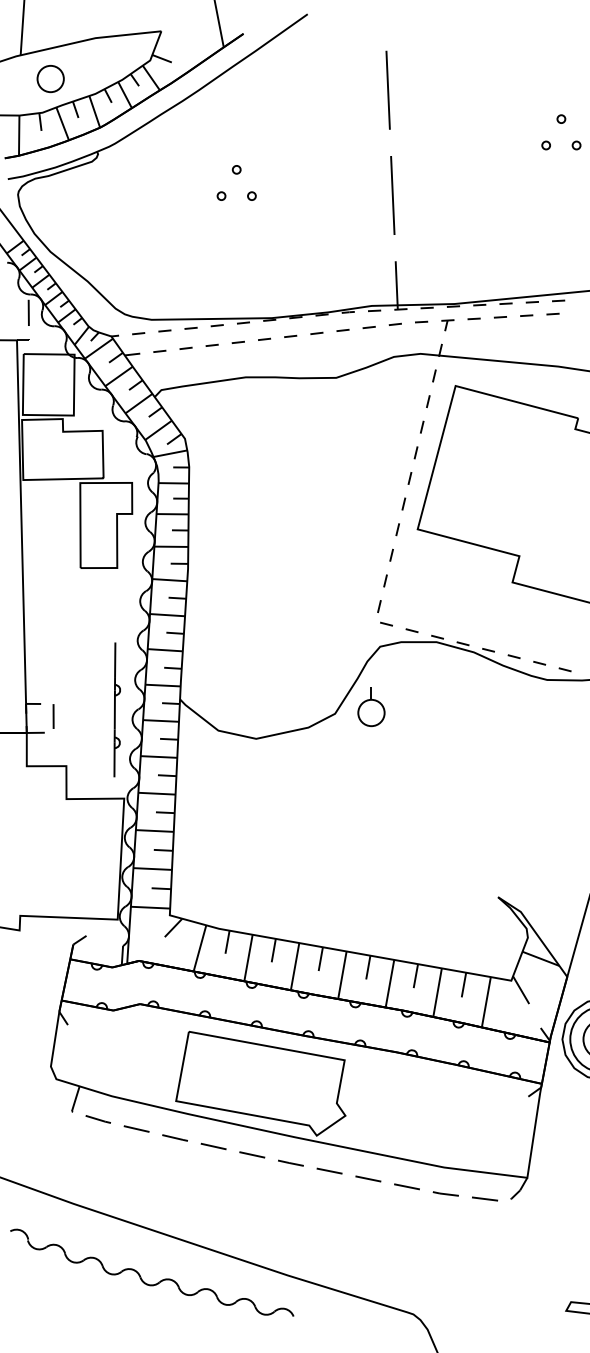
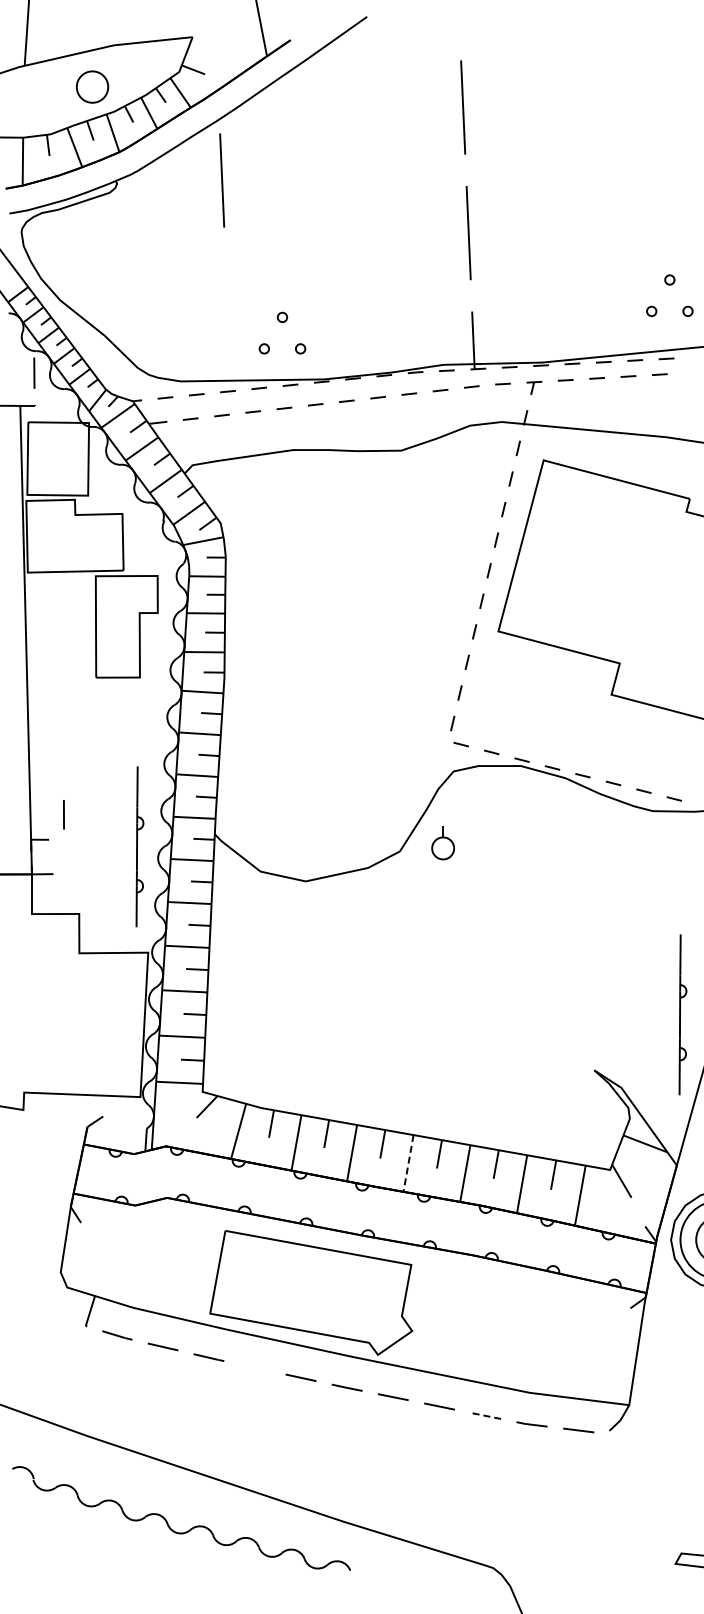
part: (50, 78) -> (92, 86), moved
part: (561, 123) -> (669, 285), moved
line: (186, 151) -> (222, 180), added
part: (236, 174) -> (282, 323), moved
part: (370, 707) -> (442, 843), size x0.7
line: (53, 716) -> (63, 814), moved
part: (571, 850) -> (682, 1014), added
line: (342, 975) -> (408, 1163), solid -> dashed
line: (213, 1146) -> (254, 1367), removed
line: (406, 1186) -> (485, 1415), solid -> dashed

